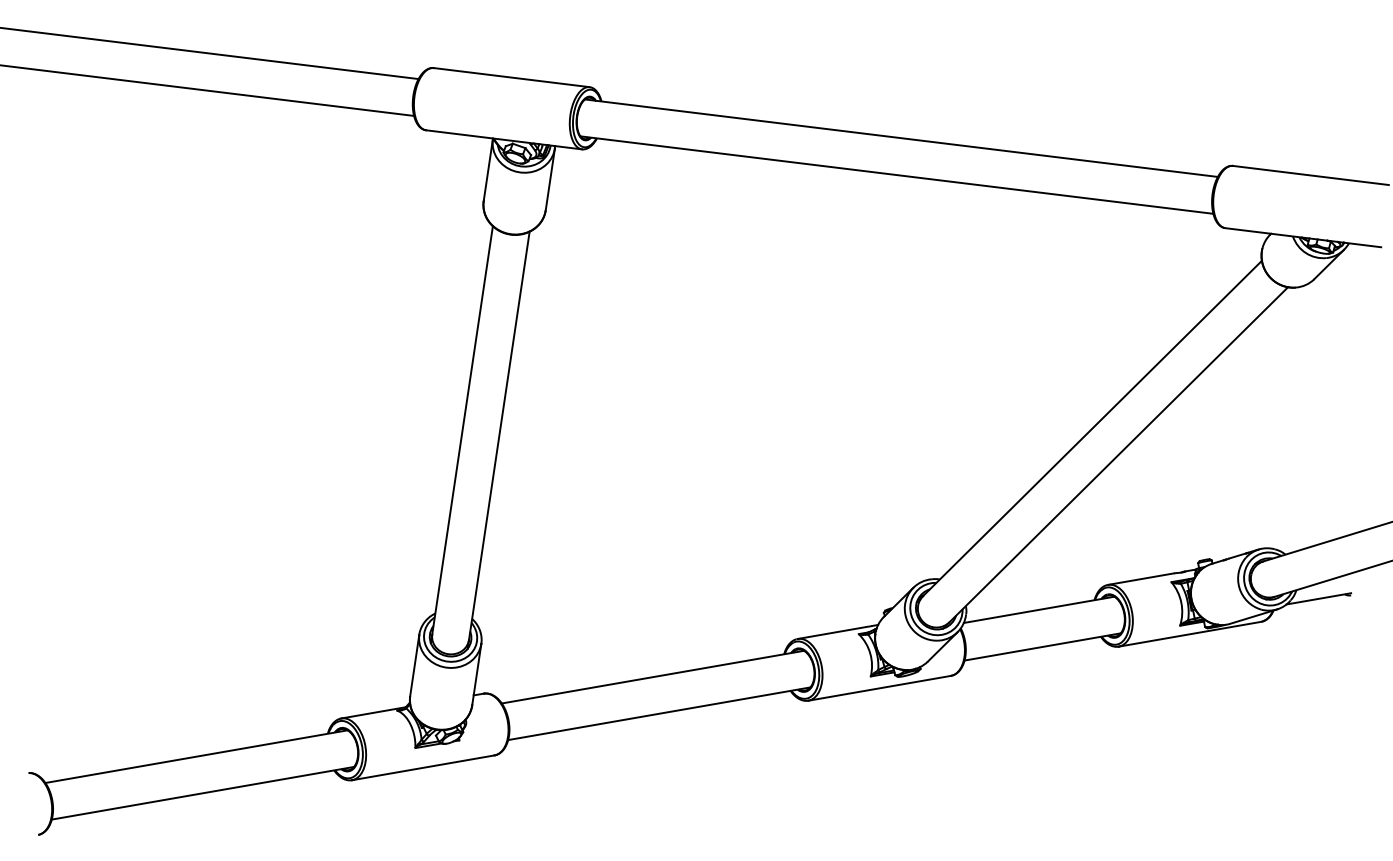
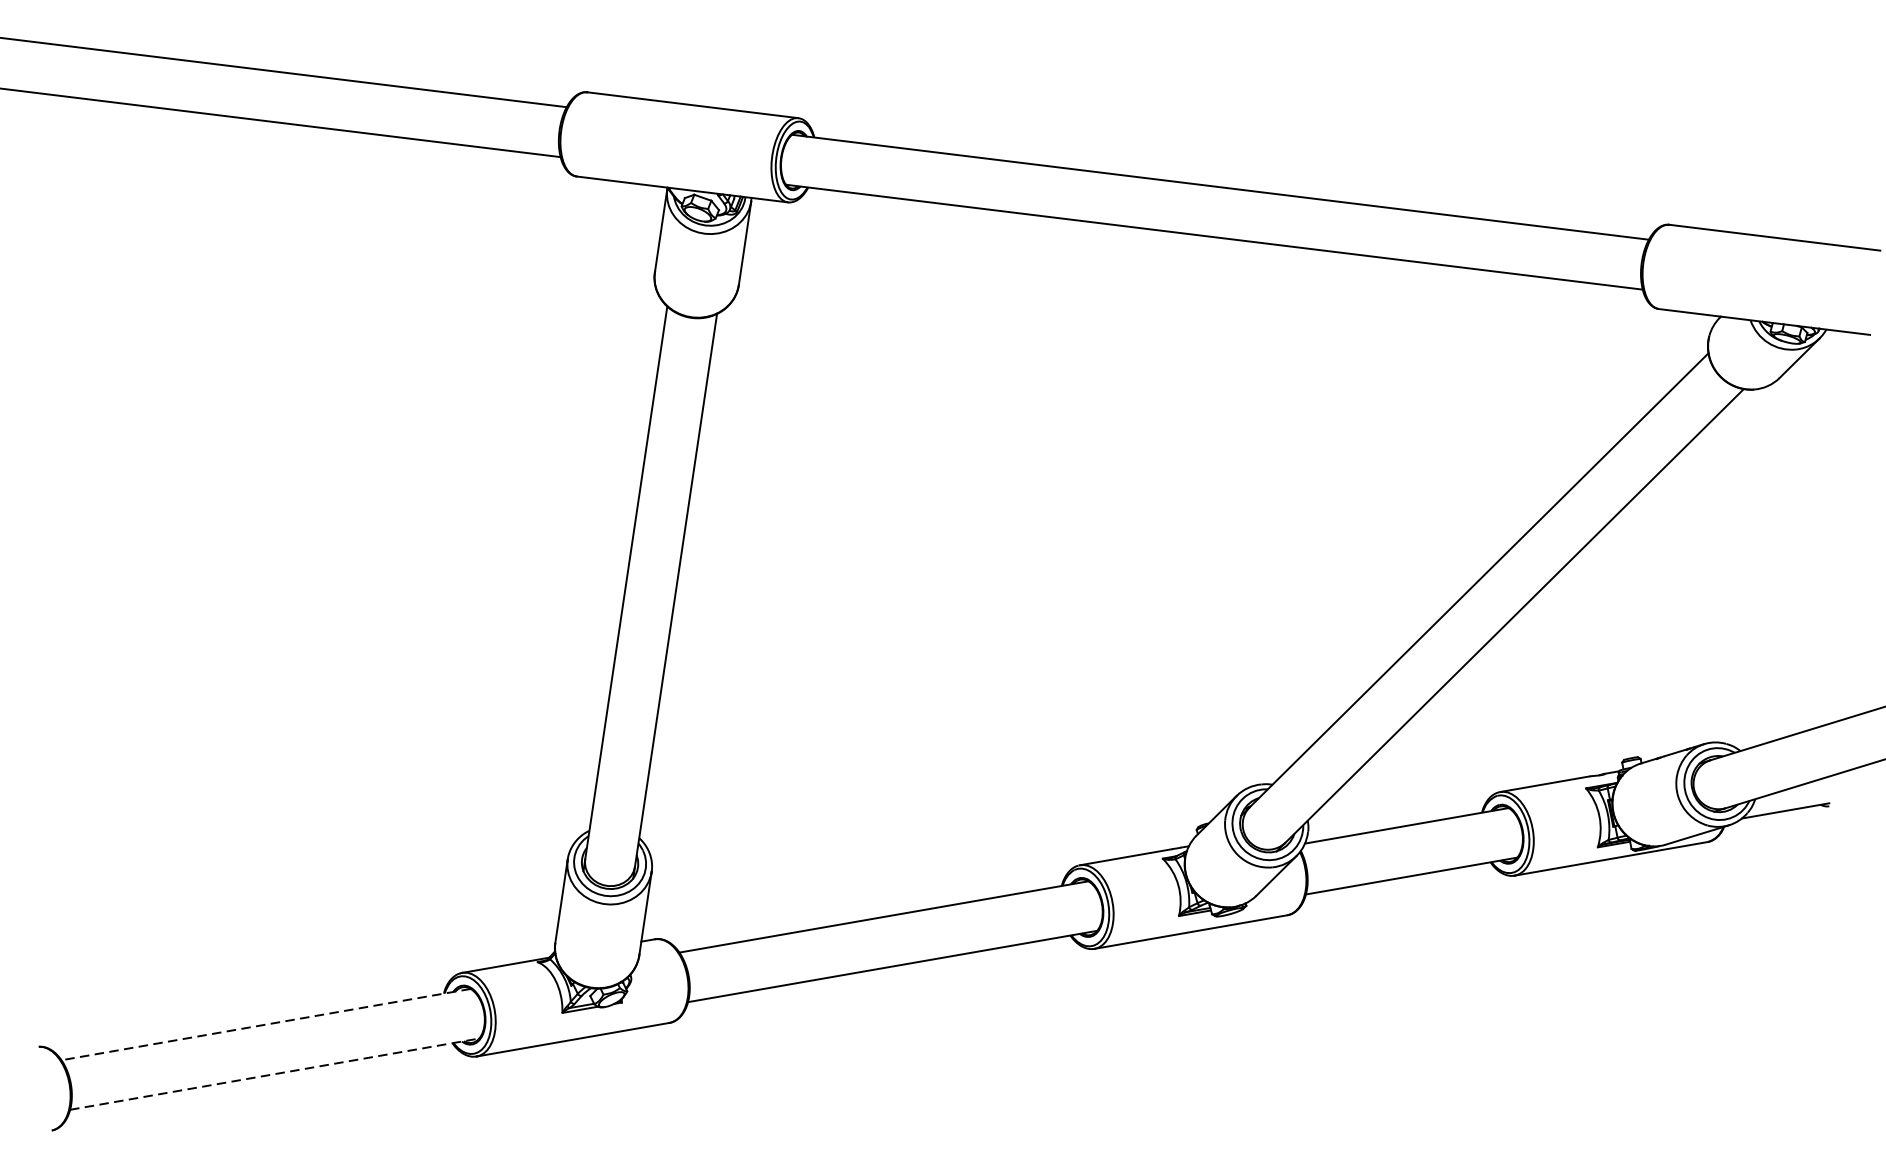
line: (196, 756) -> (266, 1024), solid -> dashed
line: (203, 793) -> (275, 1074), solid -> dashed

